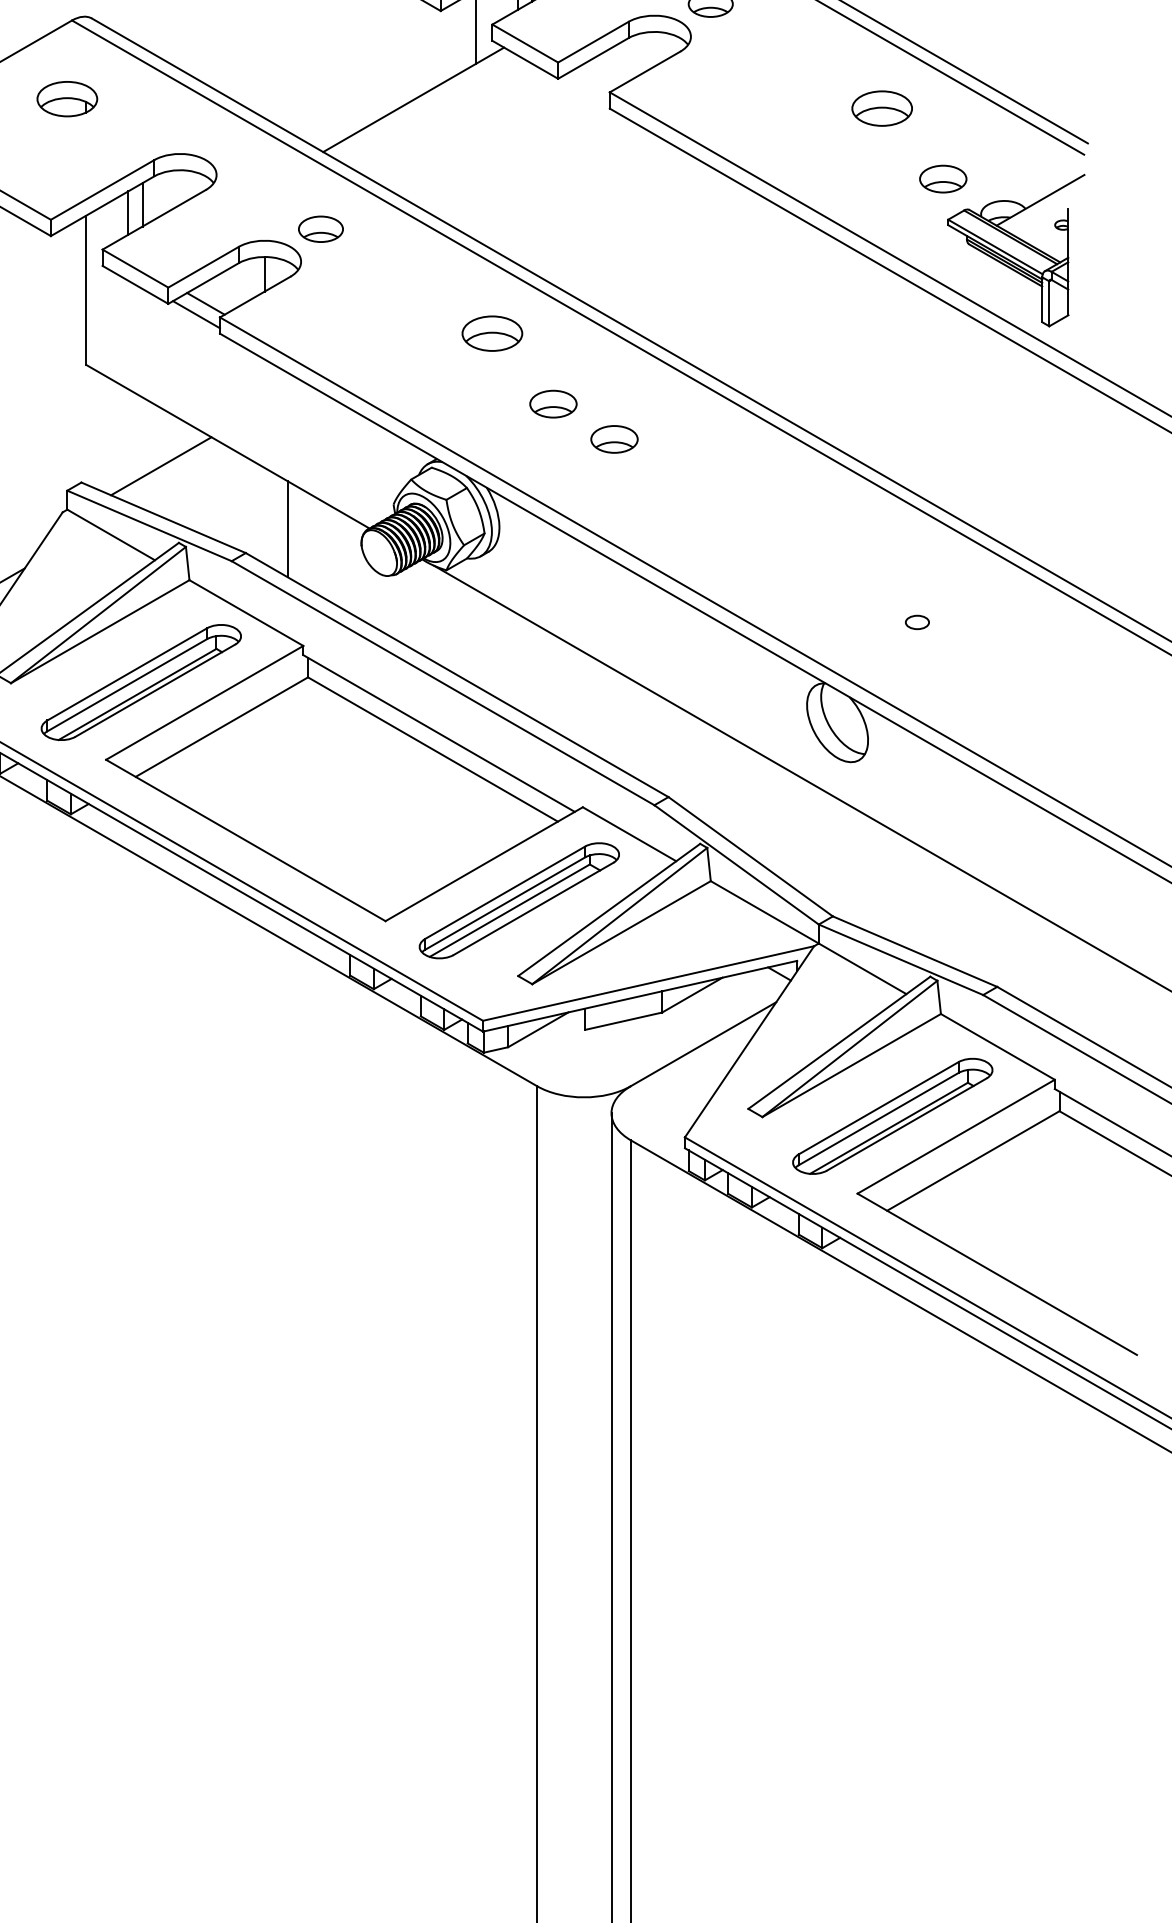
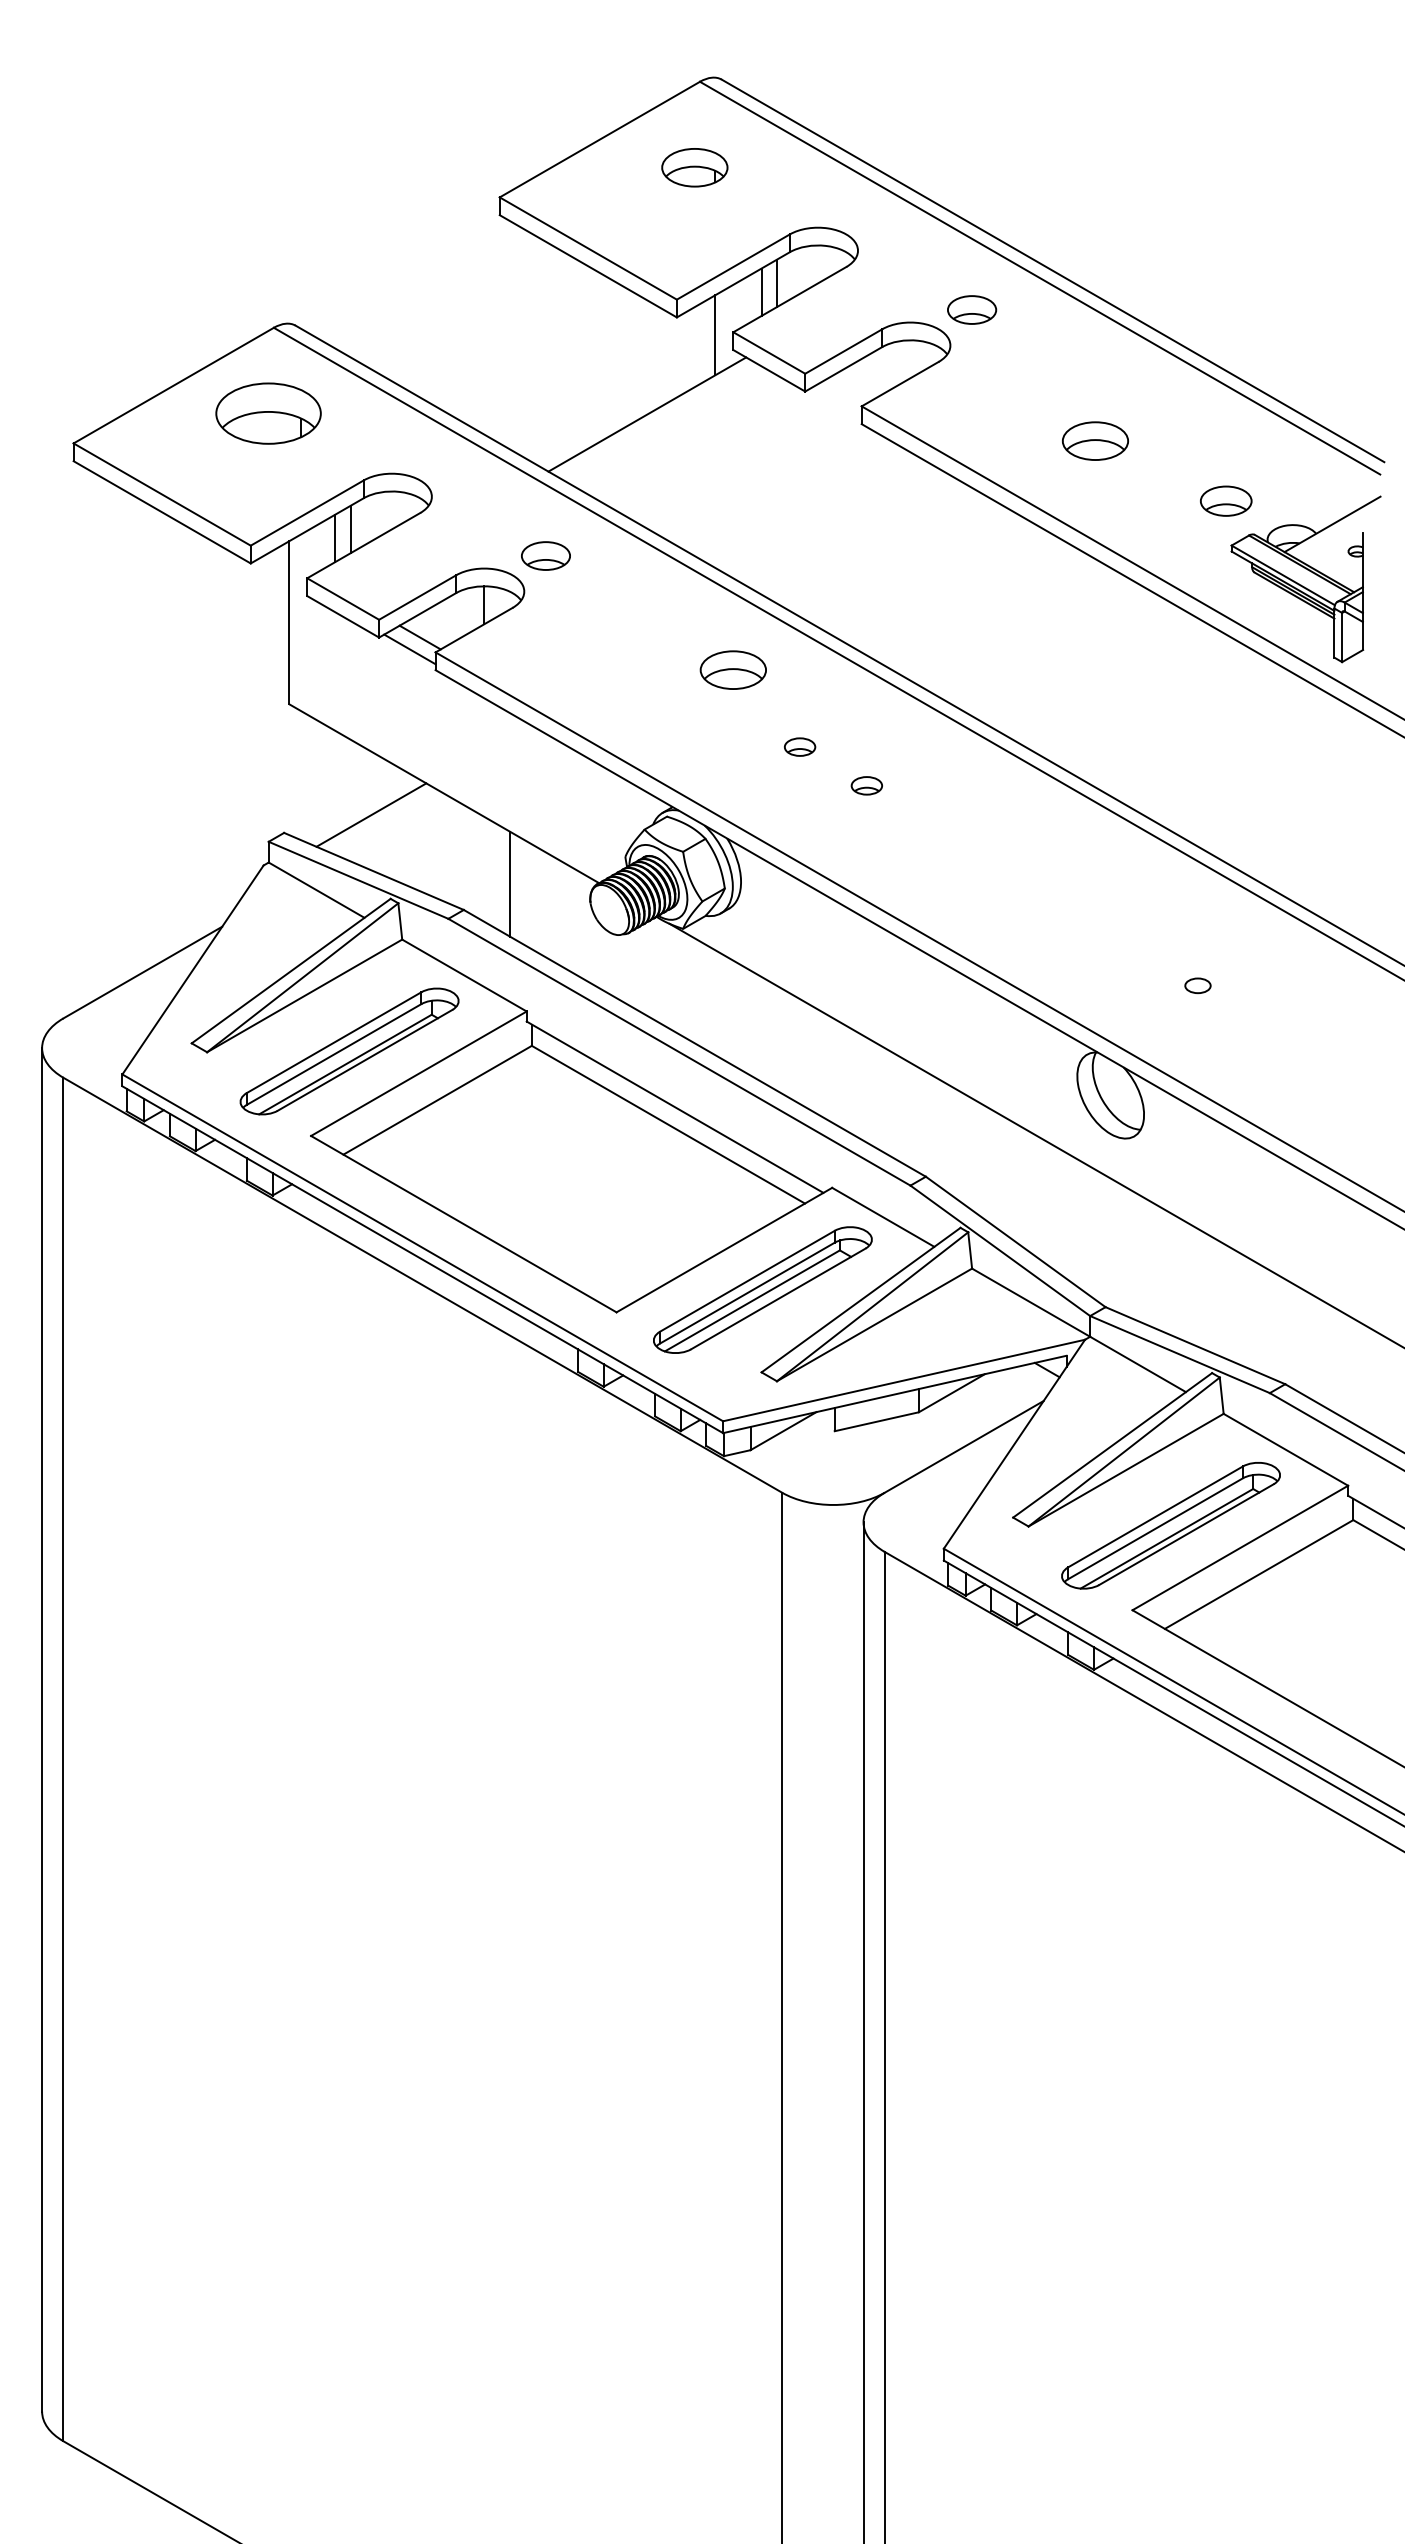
part: (67, 98) -> (268, 413), size x1.6
part: (882, 108) -> (1095, 440), moved
part: (552, 403) -> (799, 746), size x0.6
part: (614, 439) -> (866, 785), size x0.6

